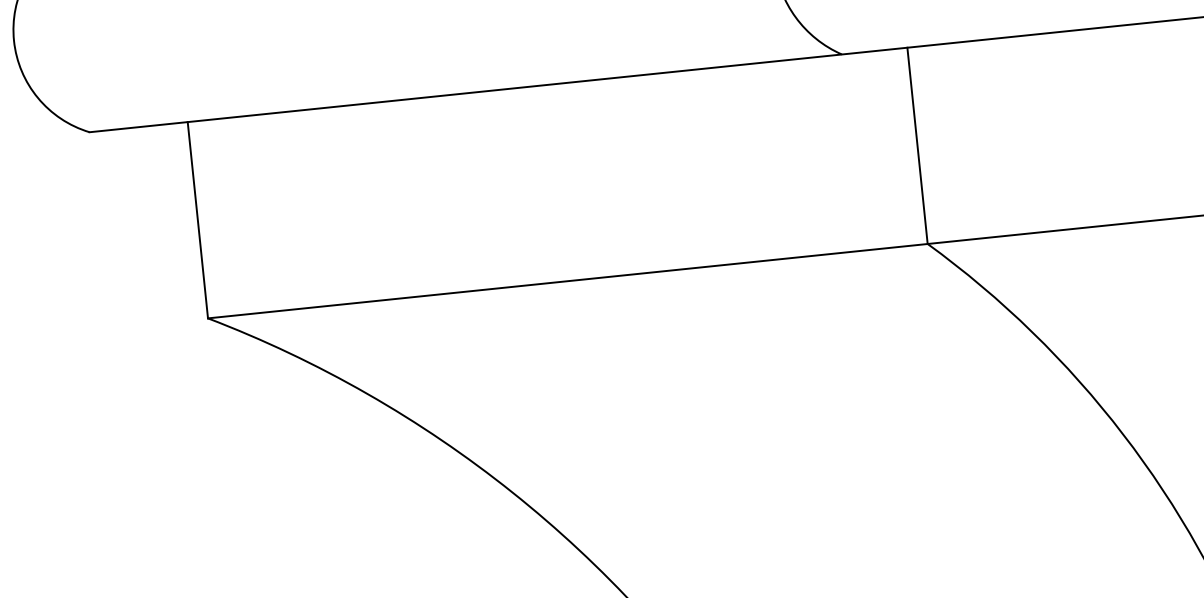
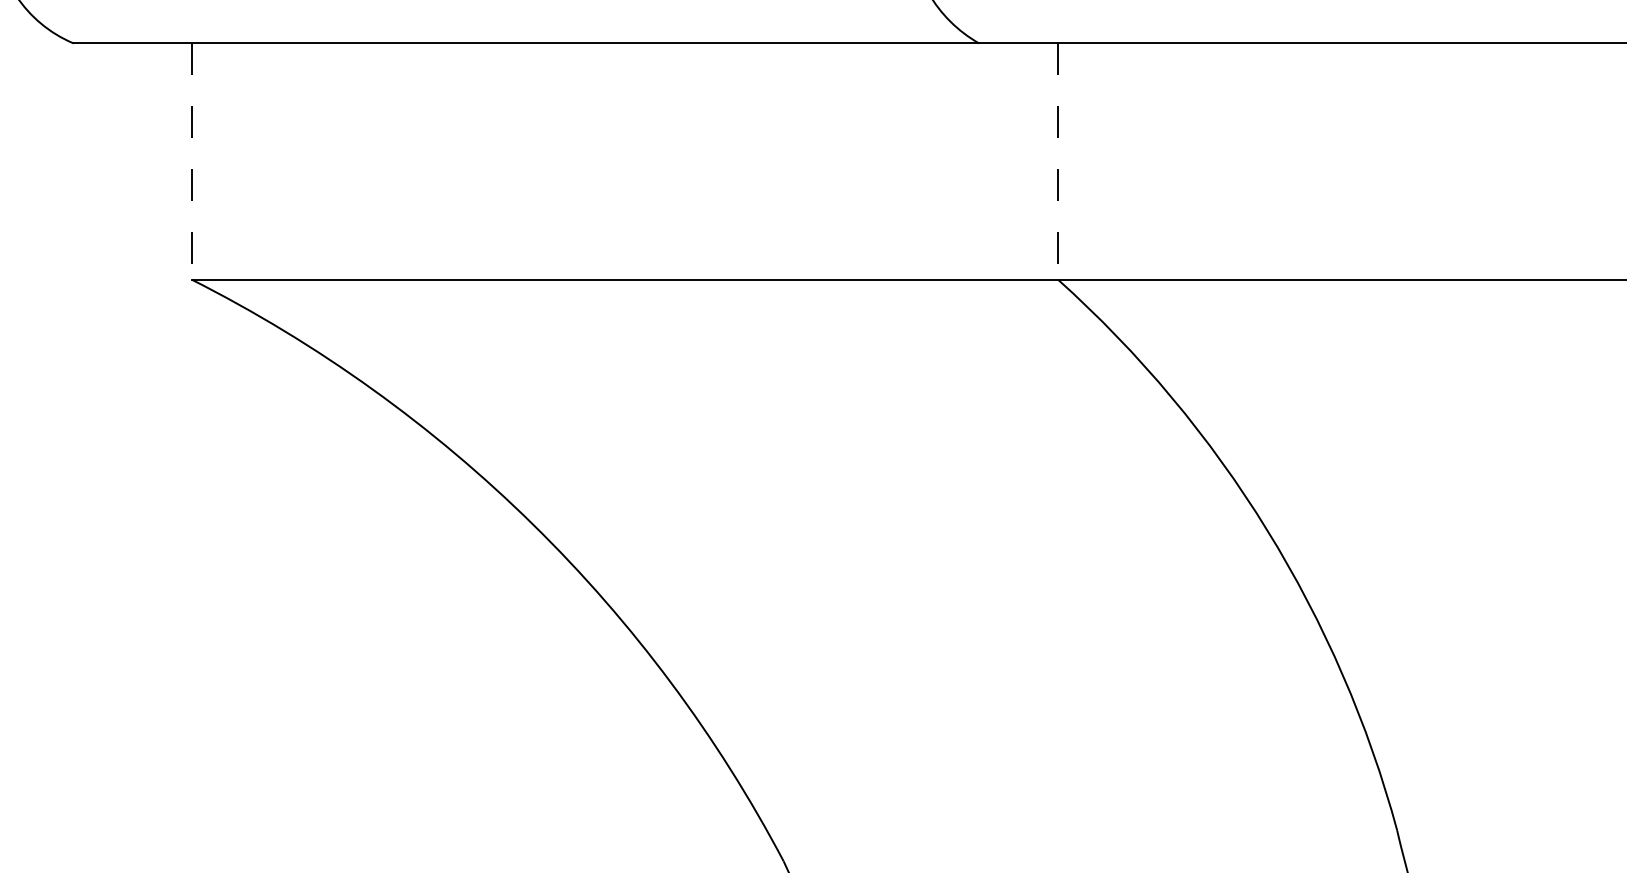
line: (917, 146) -> (1058, 162), solid -> dashed
line: (197, 221) -> (191, 162), solid -> dashed

